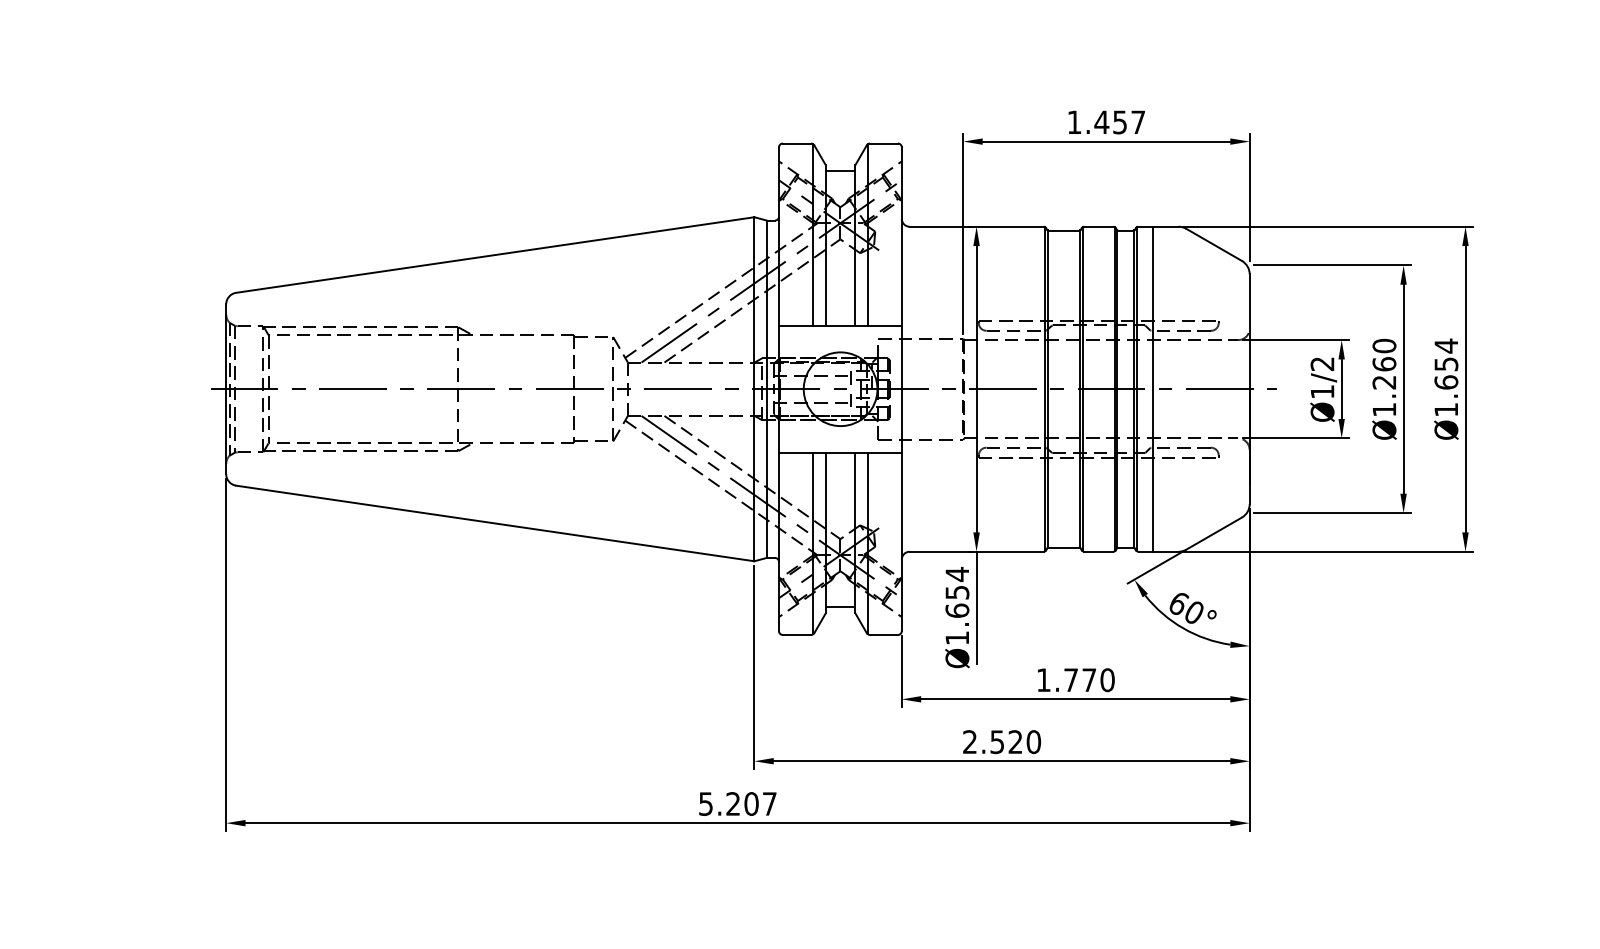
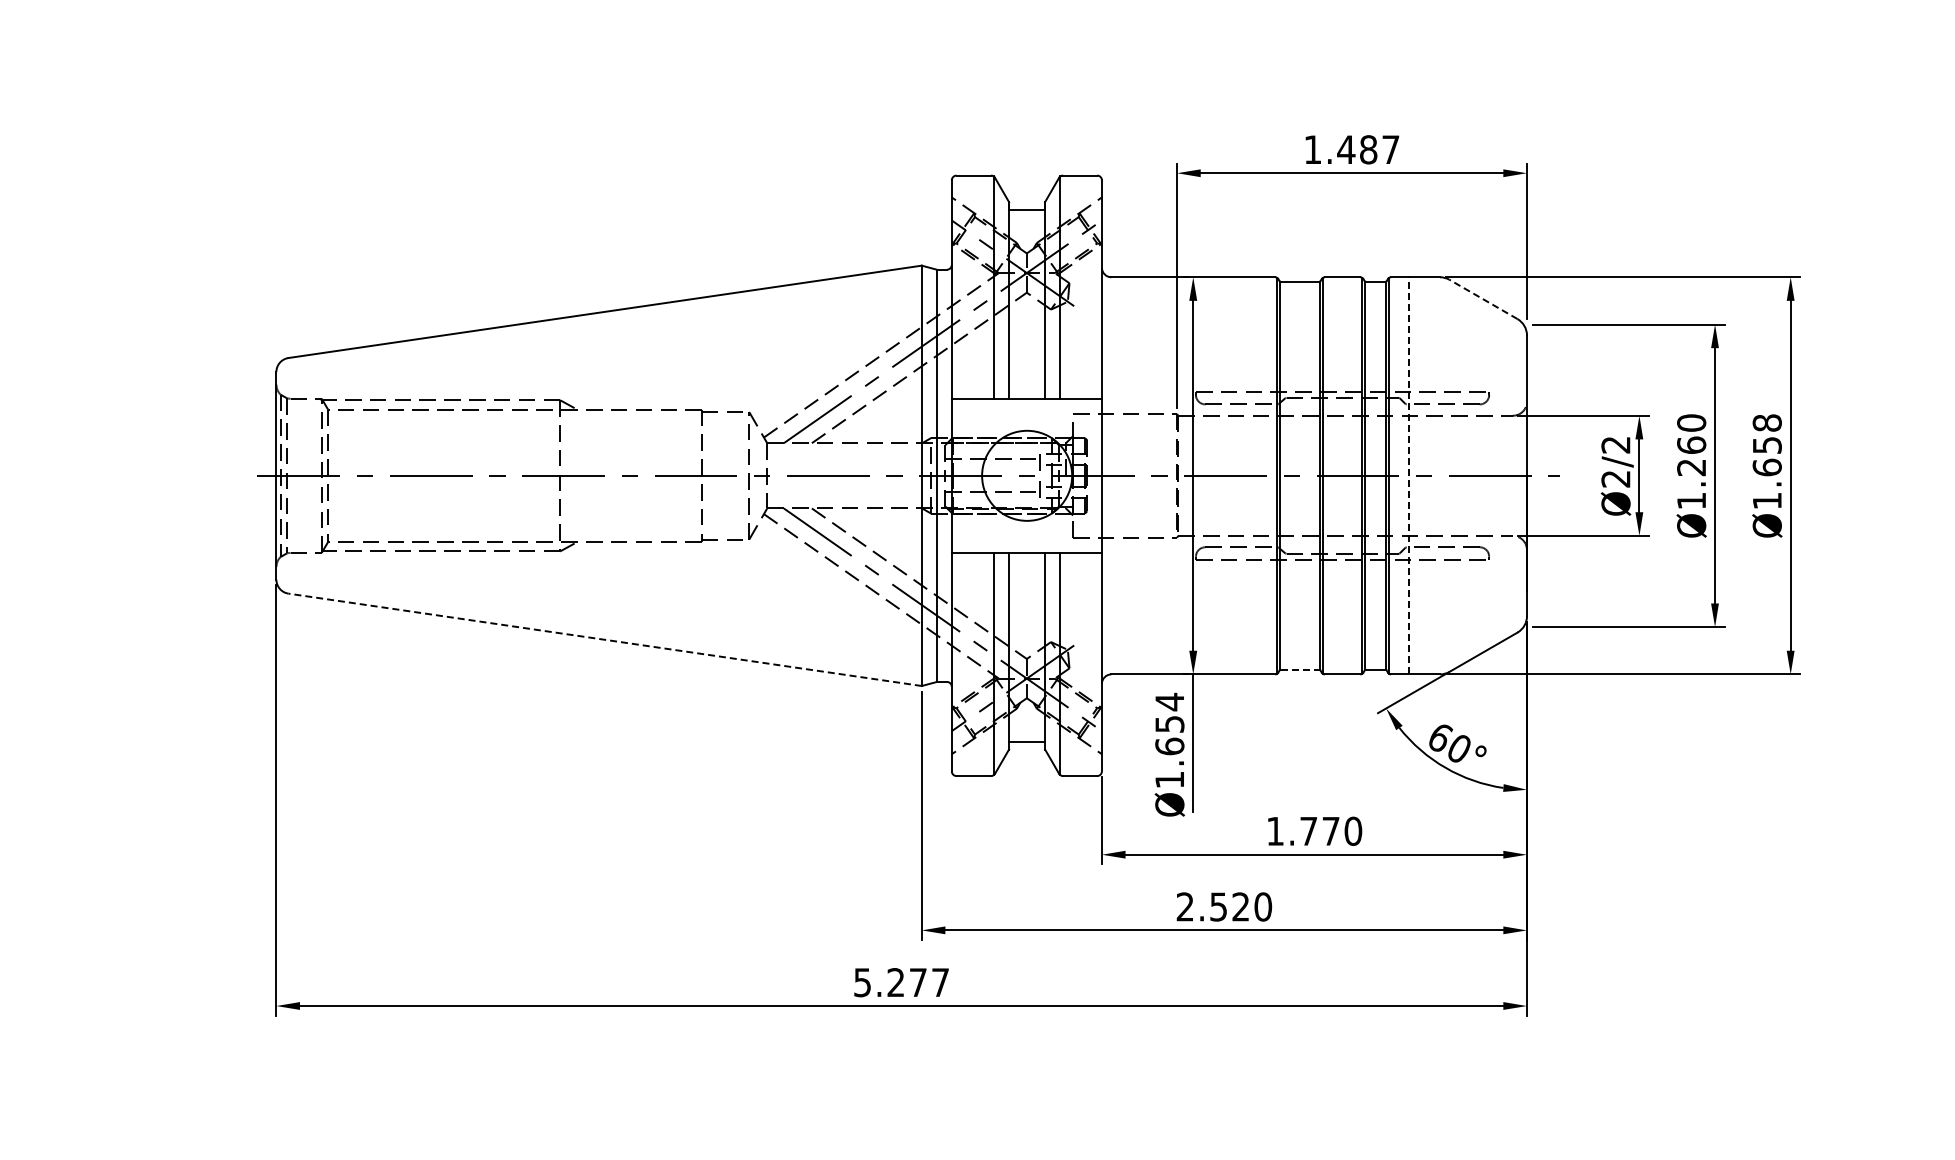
text: (1119, 122) -> (1368, 149), 1.457 -> 1.487
line: (1214, 244) -> (1483, 299), solid -> dashed
text: (1445, 345) -> (1766, 422), Ø1.654 -> Ø1.658
line: (1153, 388) -> (1409, 475), solid -> dashed
text: (1322, 392) -> (1615, 479), Ø1/2 -> Ø2/2
line: (495, 523) -> (605, 639), solid -> dashed
line: (1064, 547) -> (1300, 669), solid -> dashed
text: (751, 803) -> (918, 982), 5.207 -> 5.277

